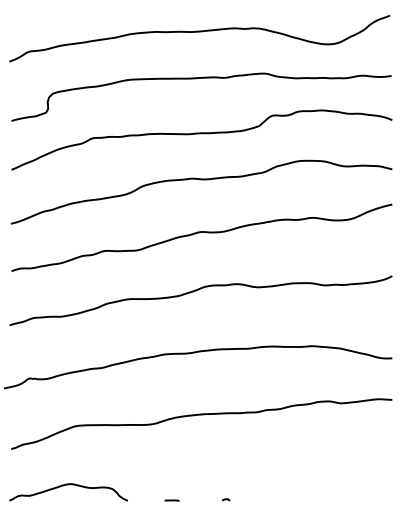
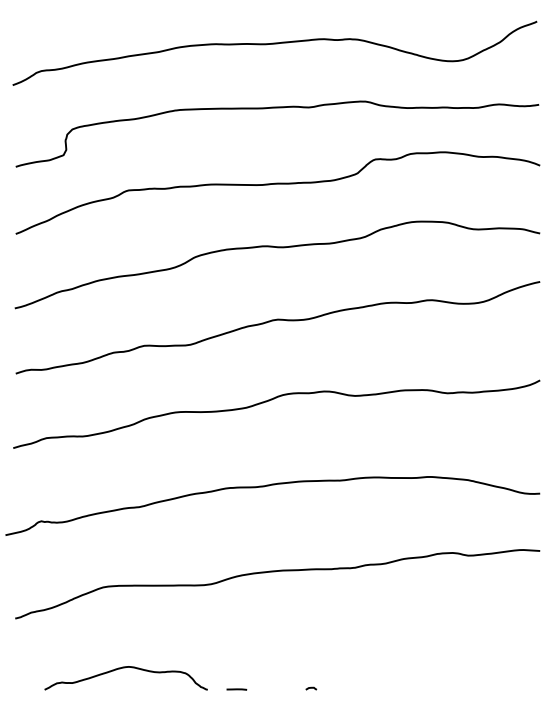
curve: (68, 485) -> (125, 668), moved

